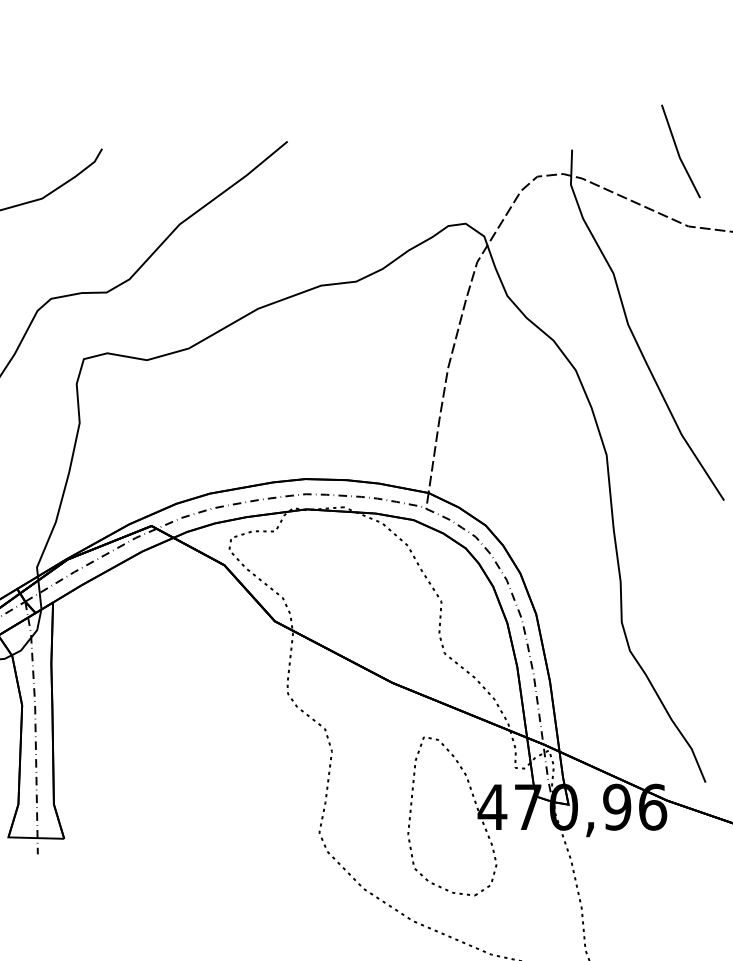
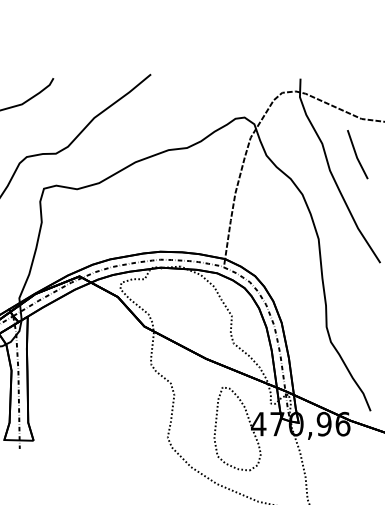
line: (678, 151) -> (356, 154), moved

